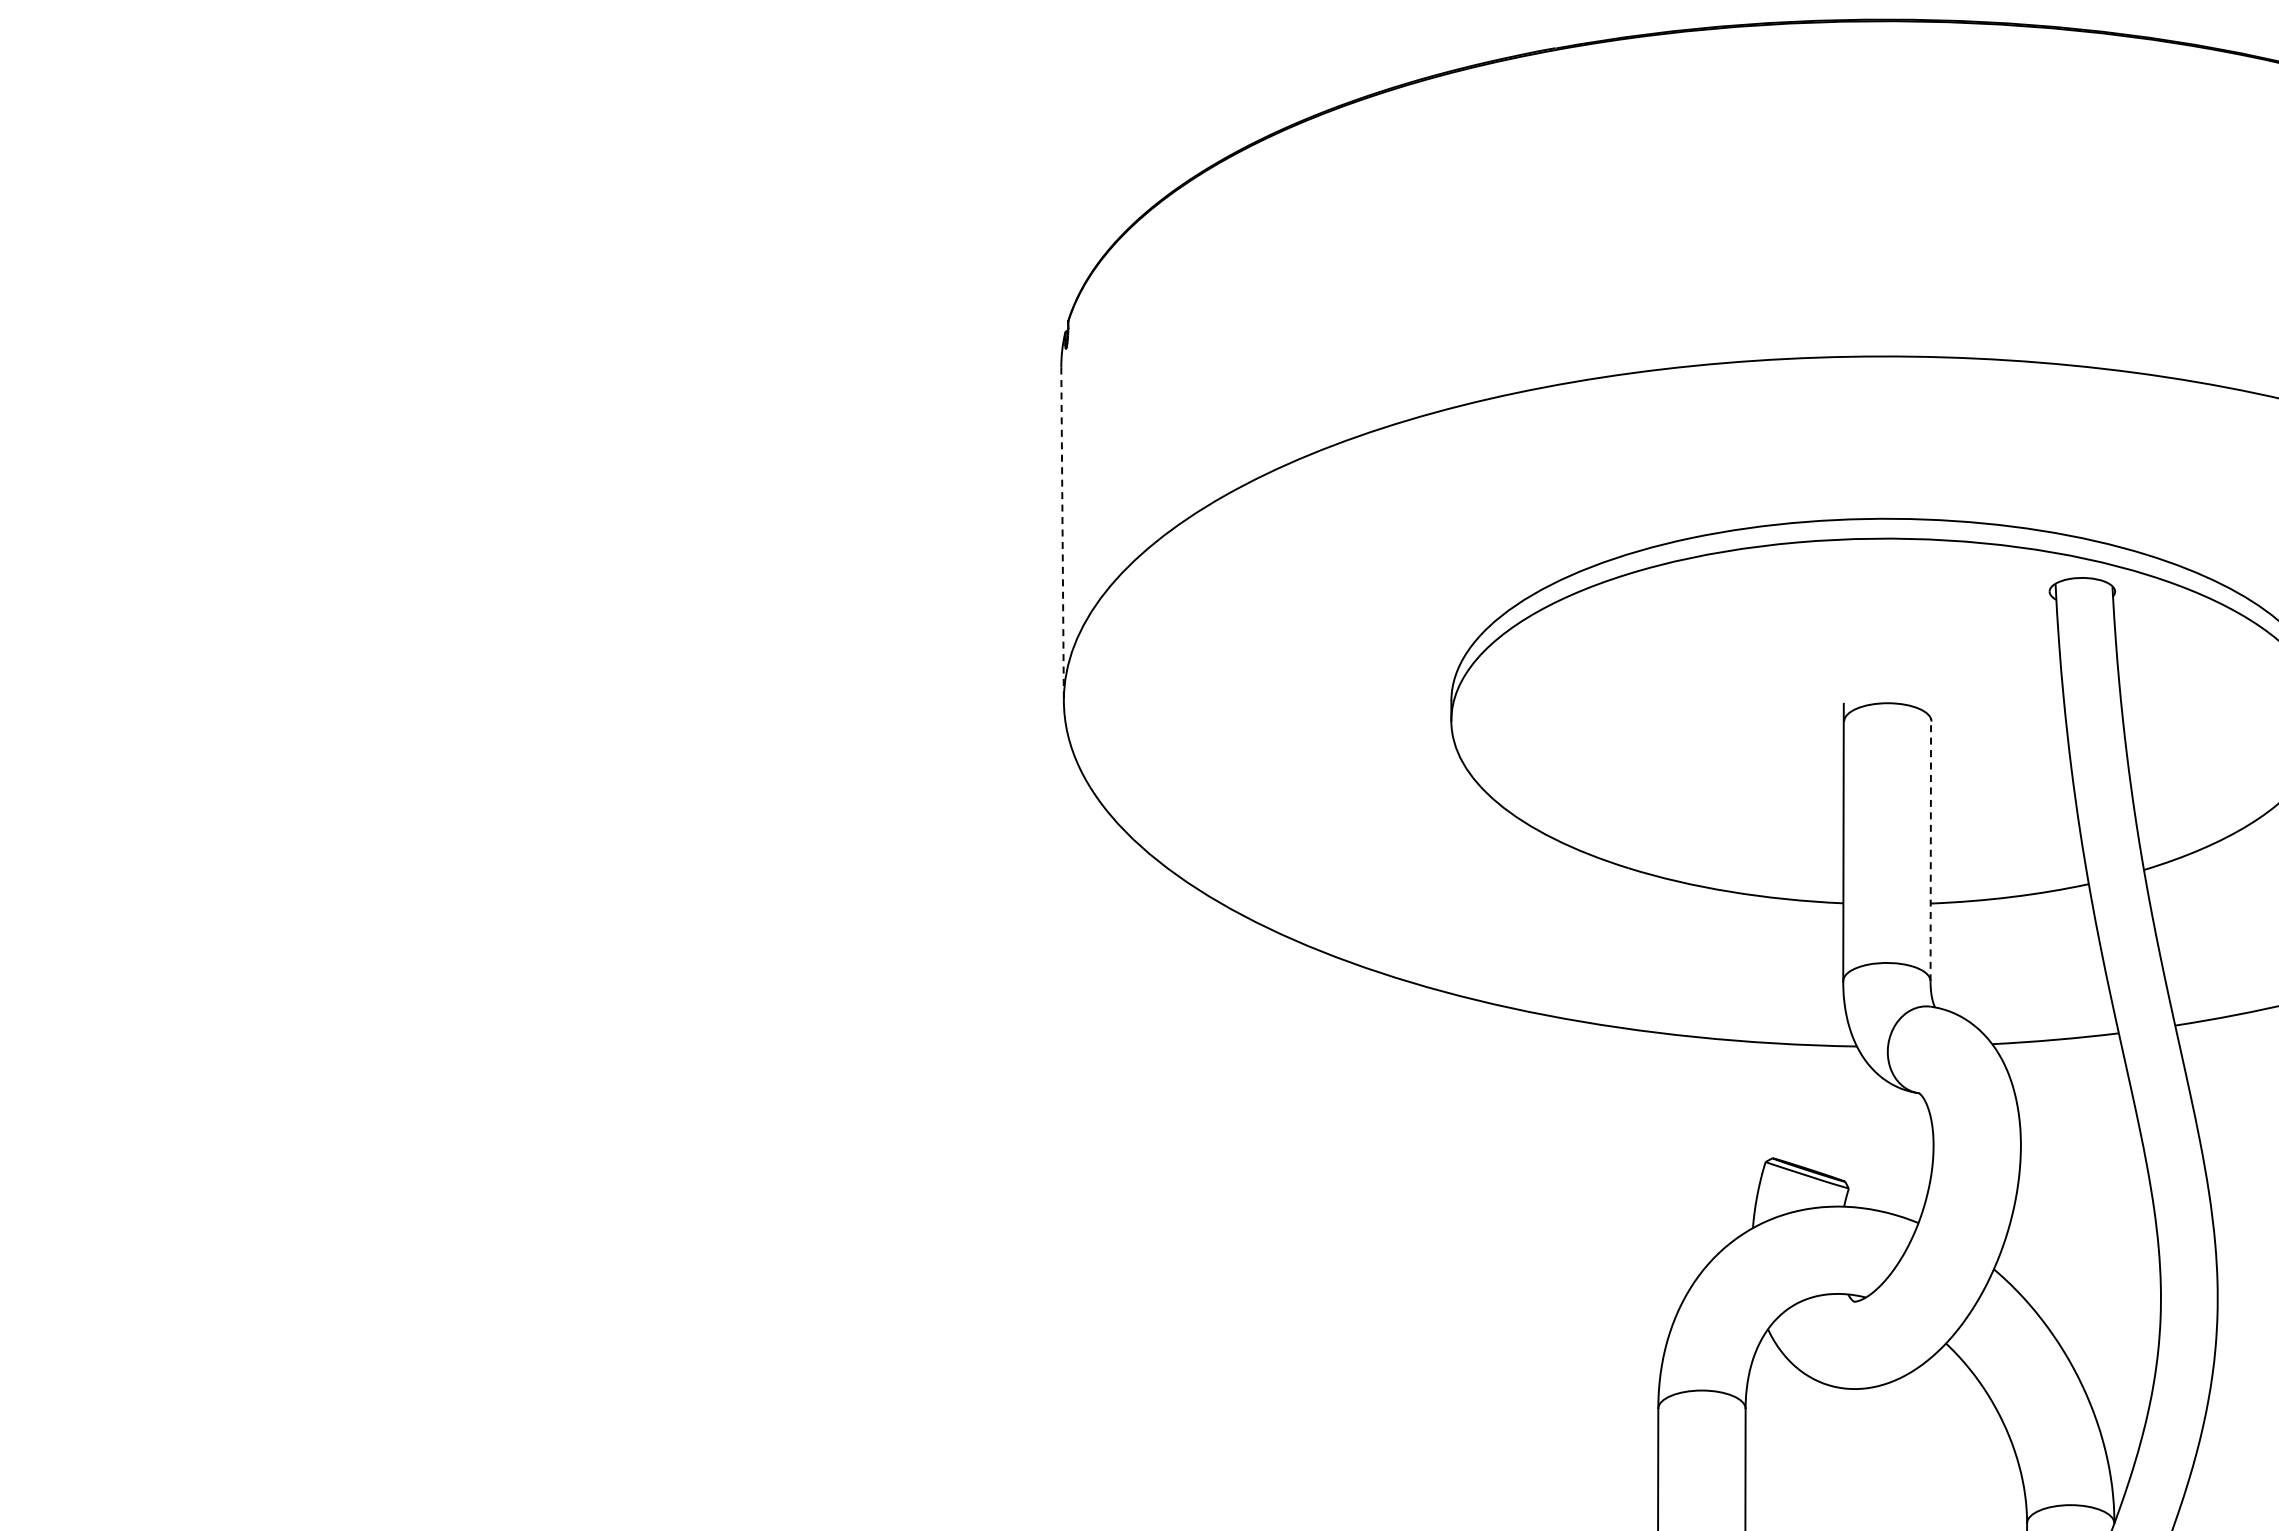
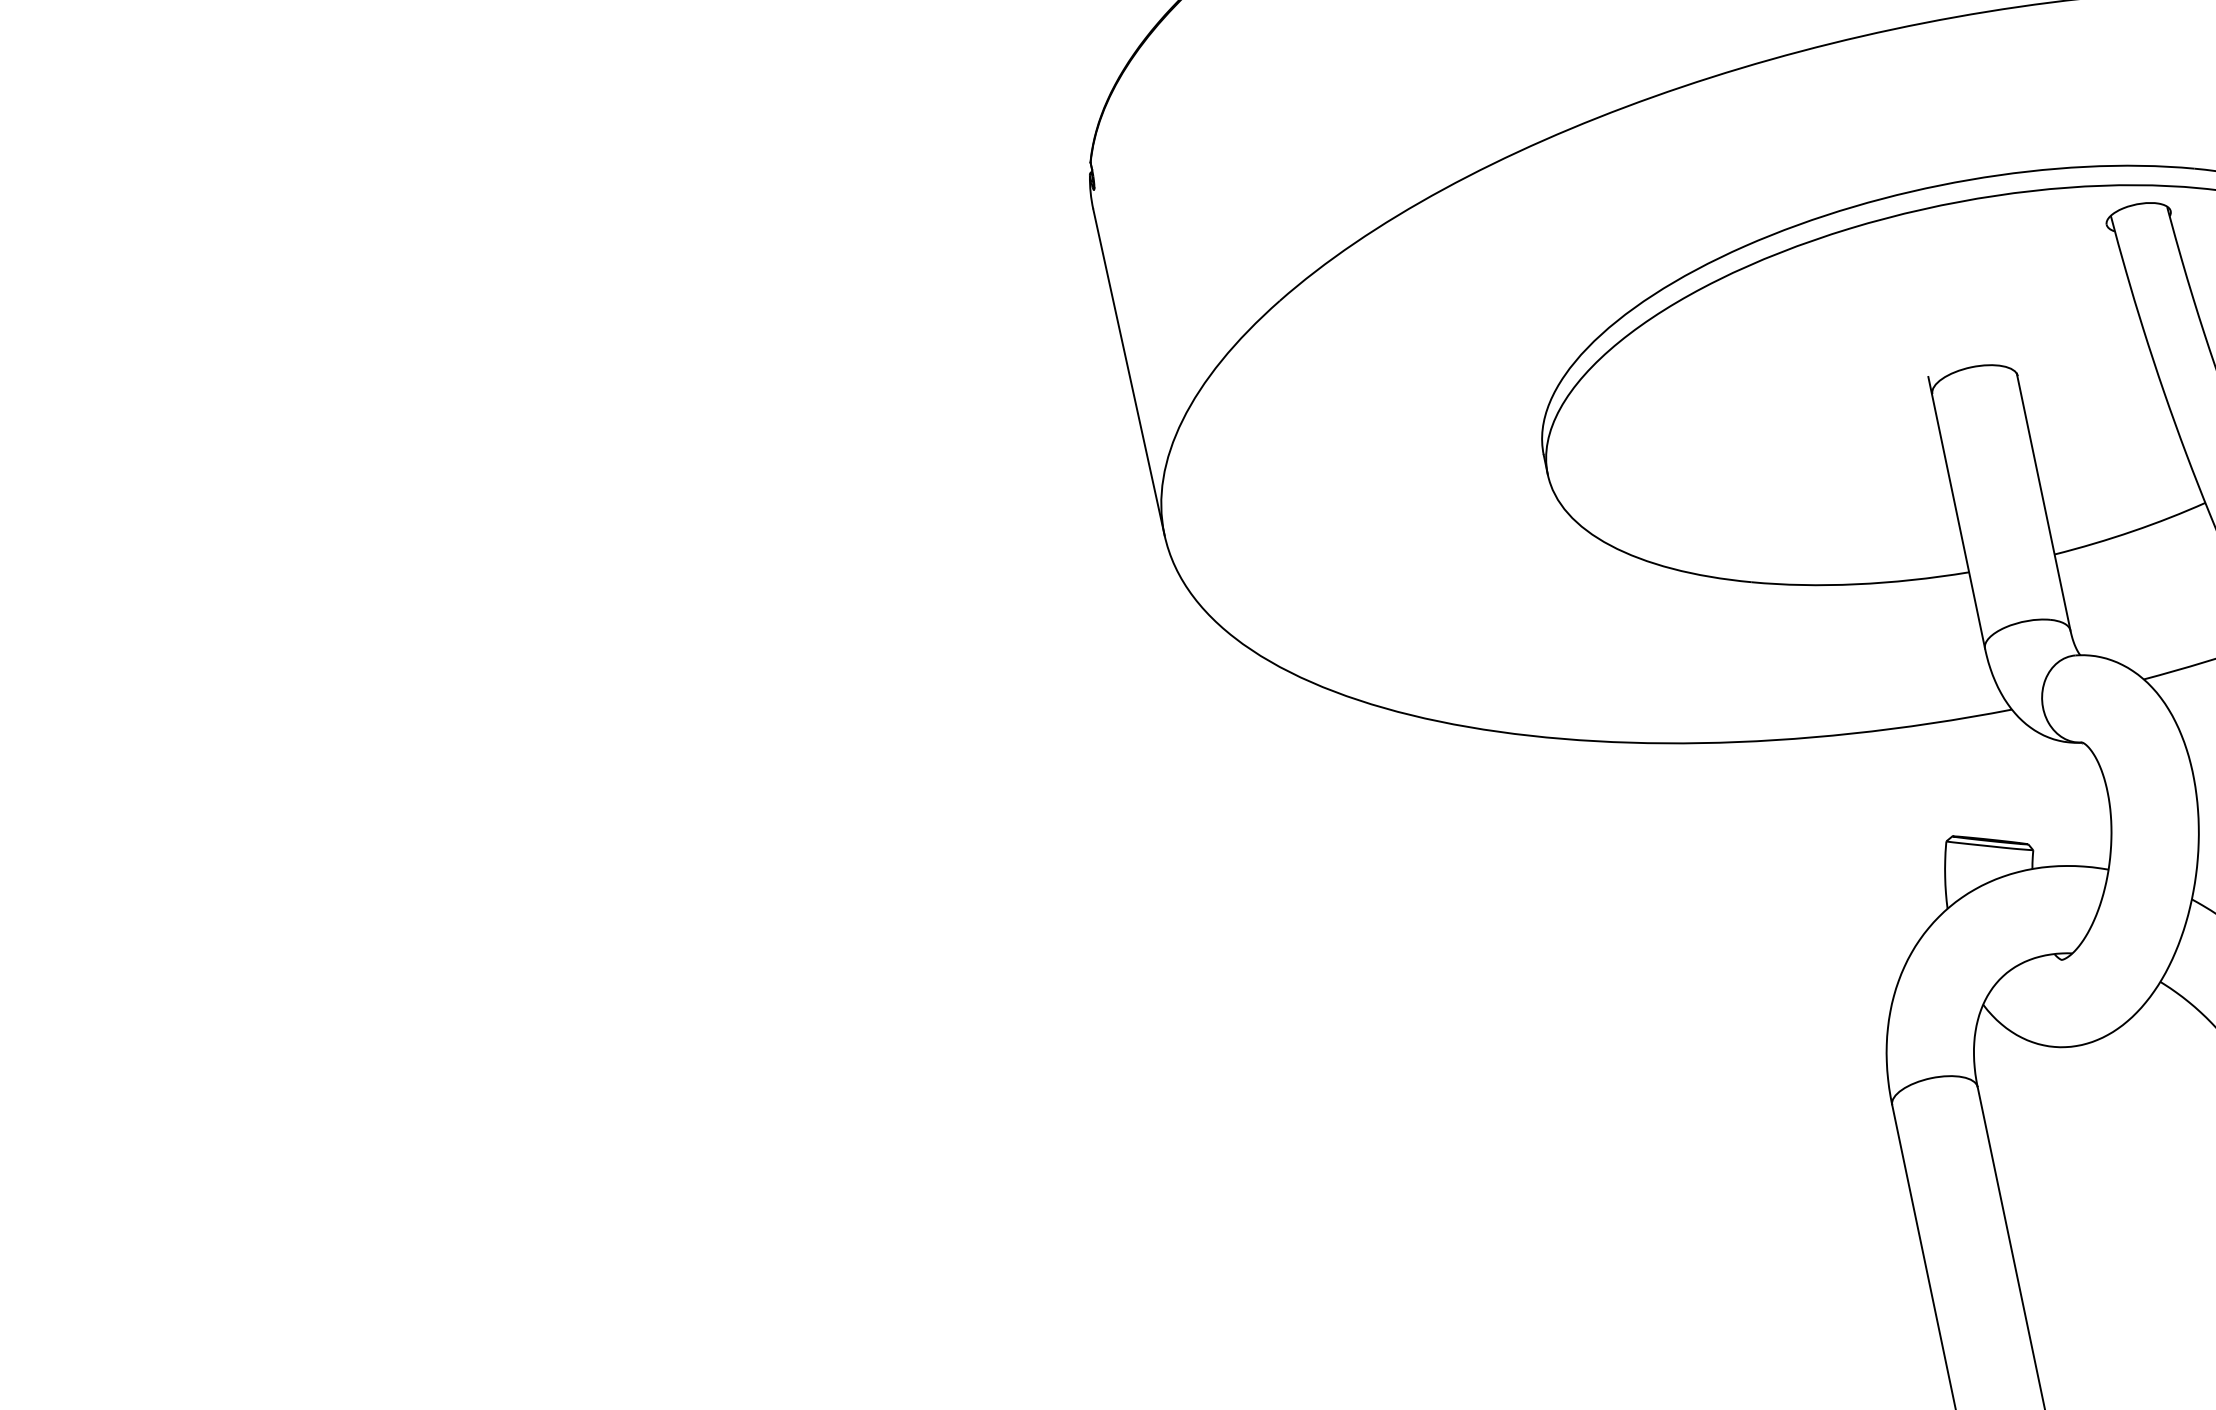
line: (1062, 534) -> (1128, 372), dashed -> solid
line: (1930, 849) -> (2043, 501), dashed -> solid

